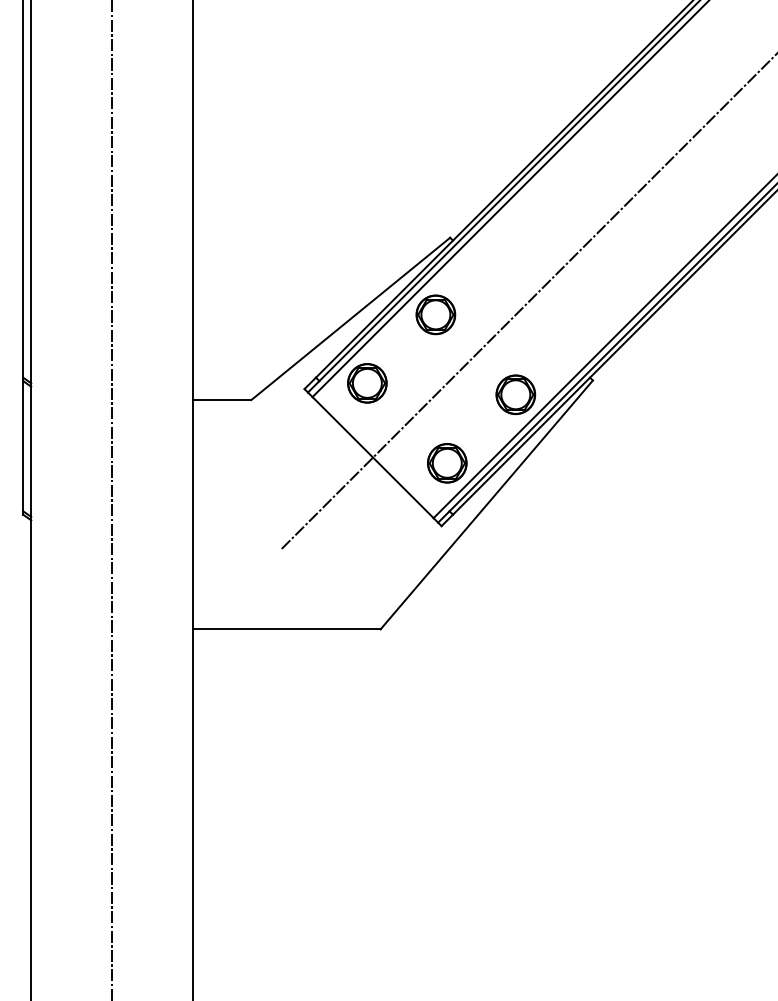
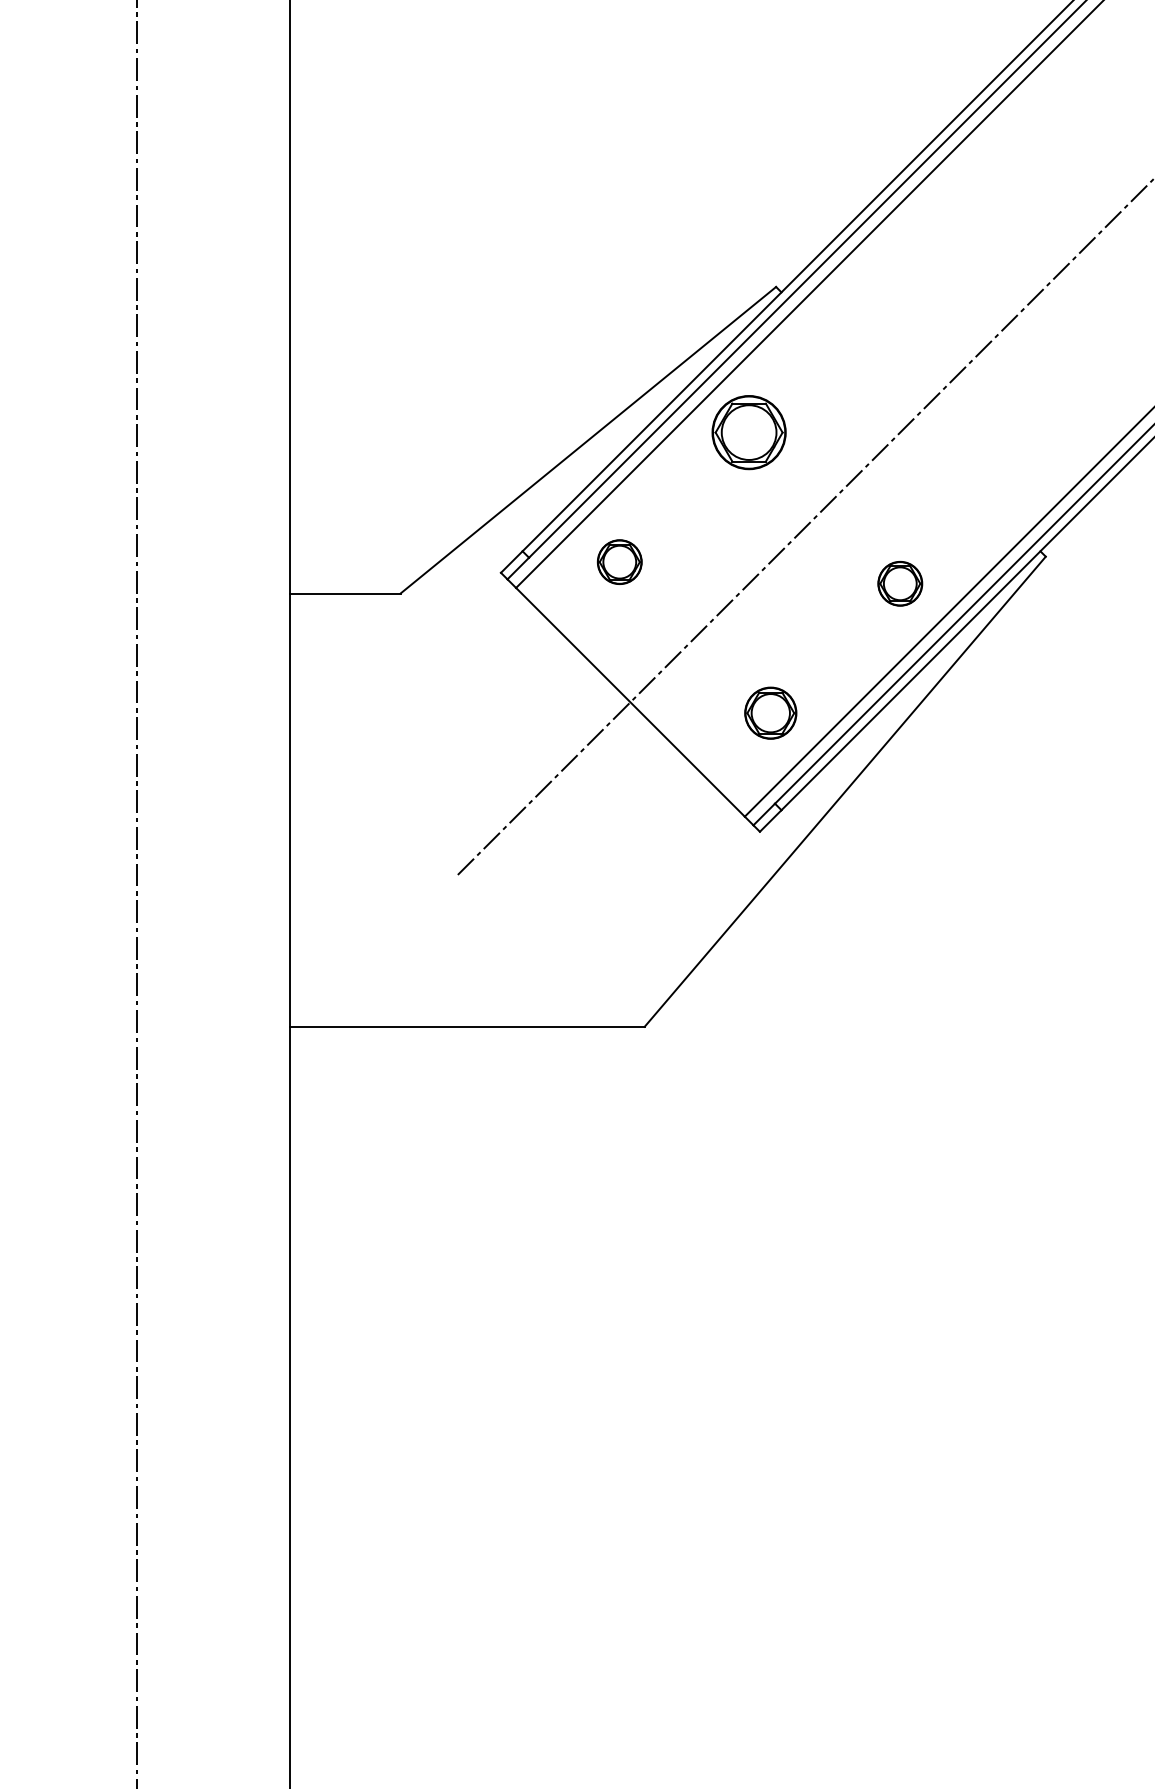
part: (367, 383) -> (619, 562), size x0.6
part: (515, 394) -> (899, 583), size x0.6
part: (447, 463) -> (771, 713), size x0.7

